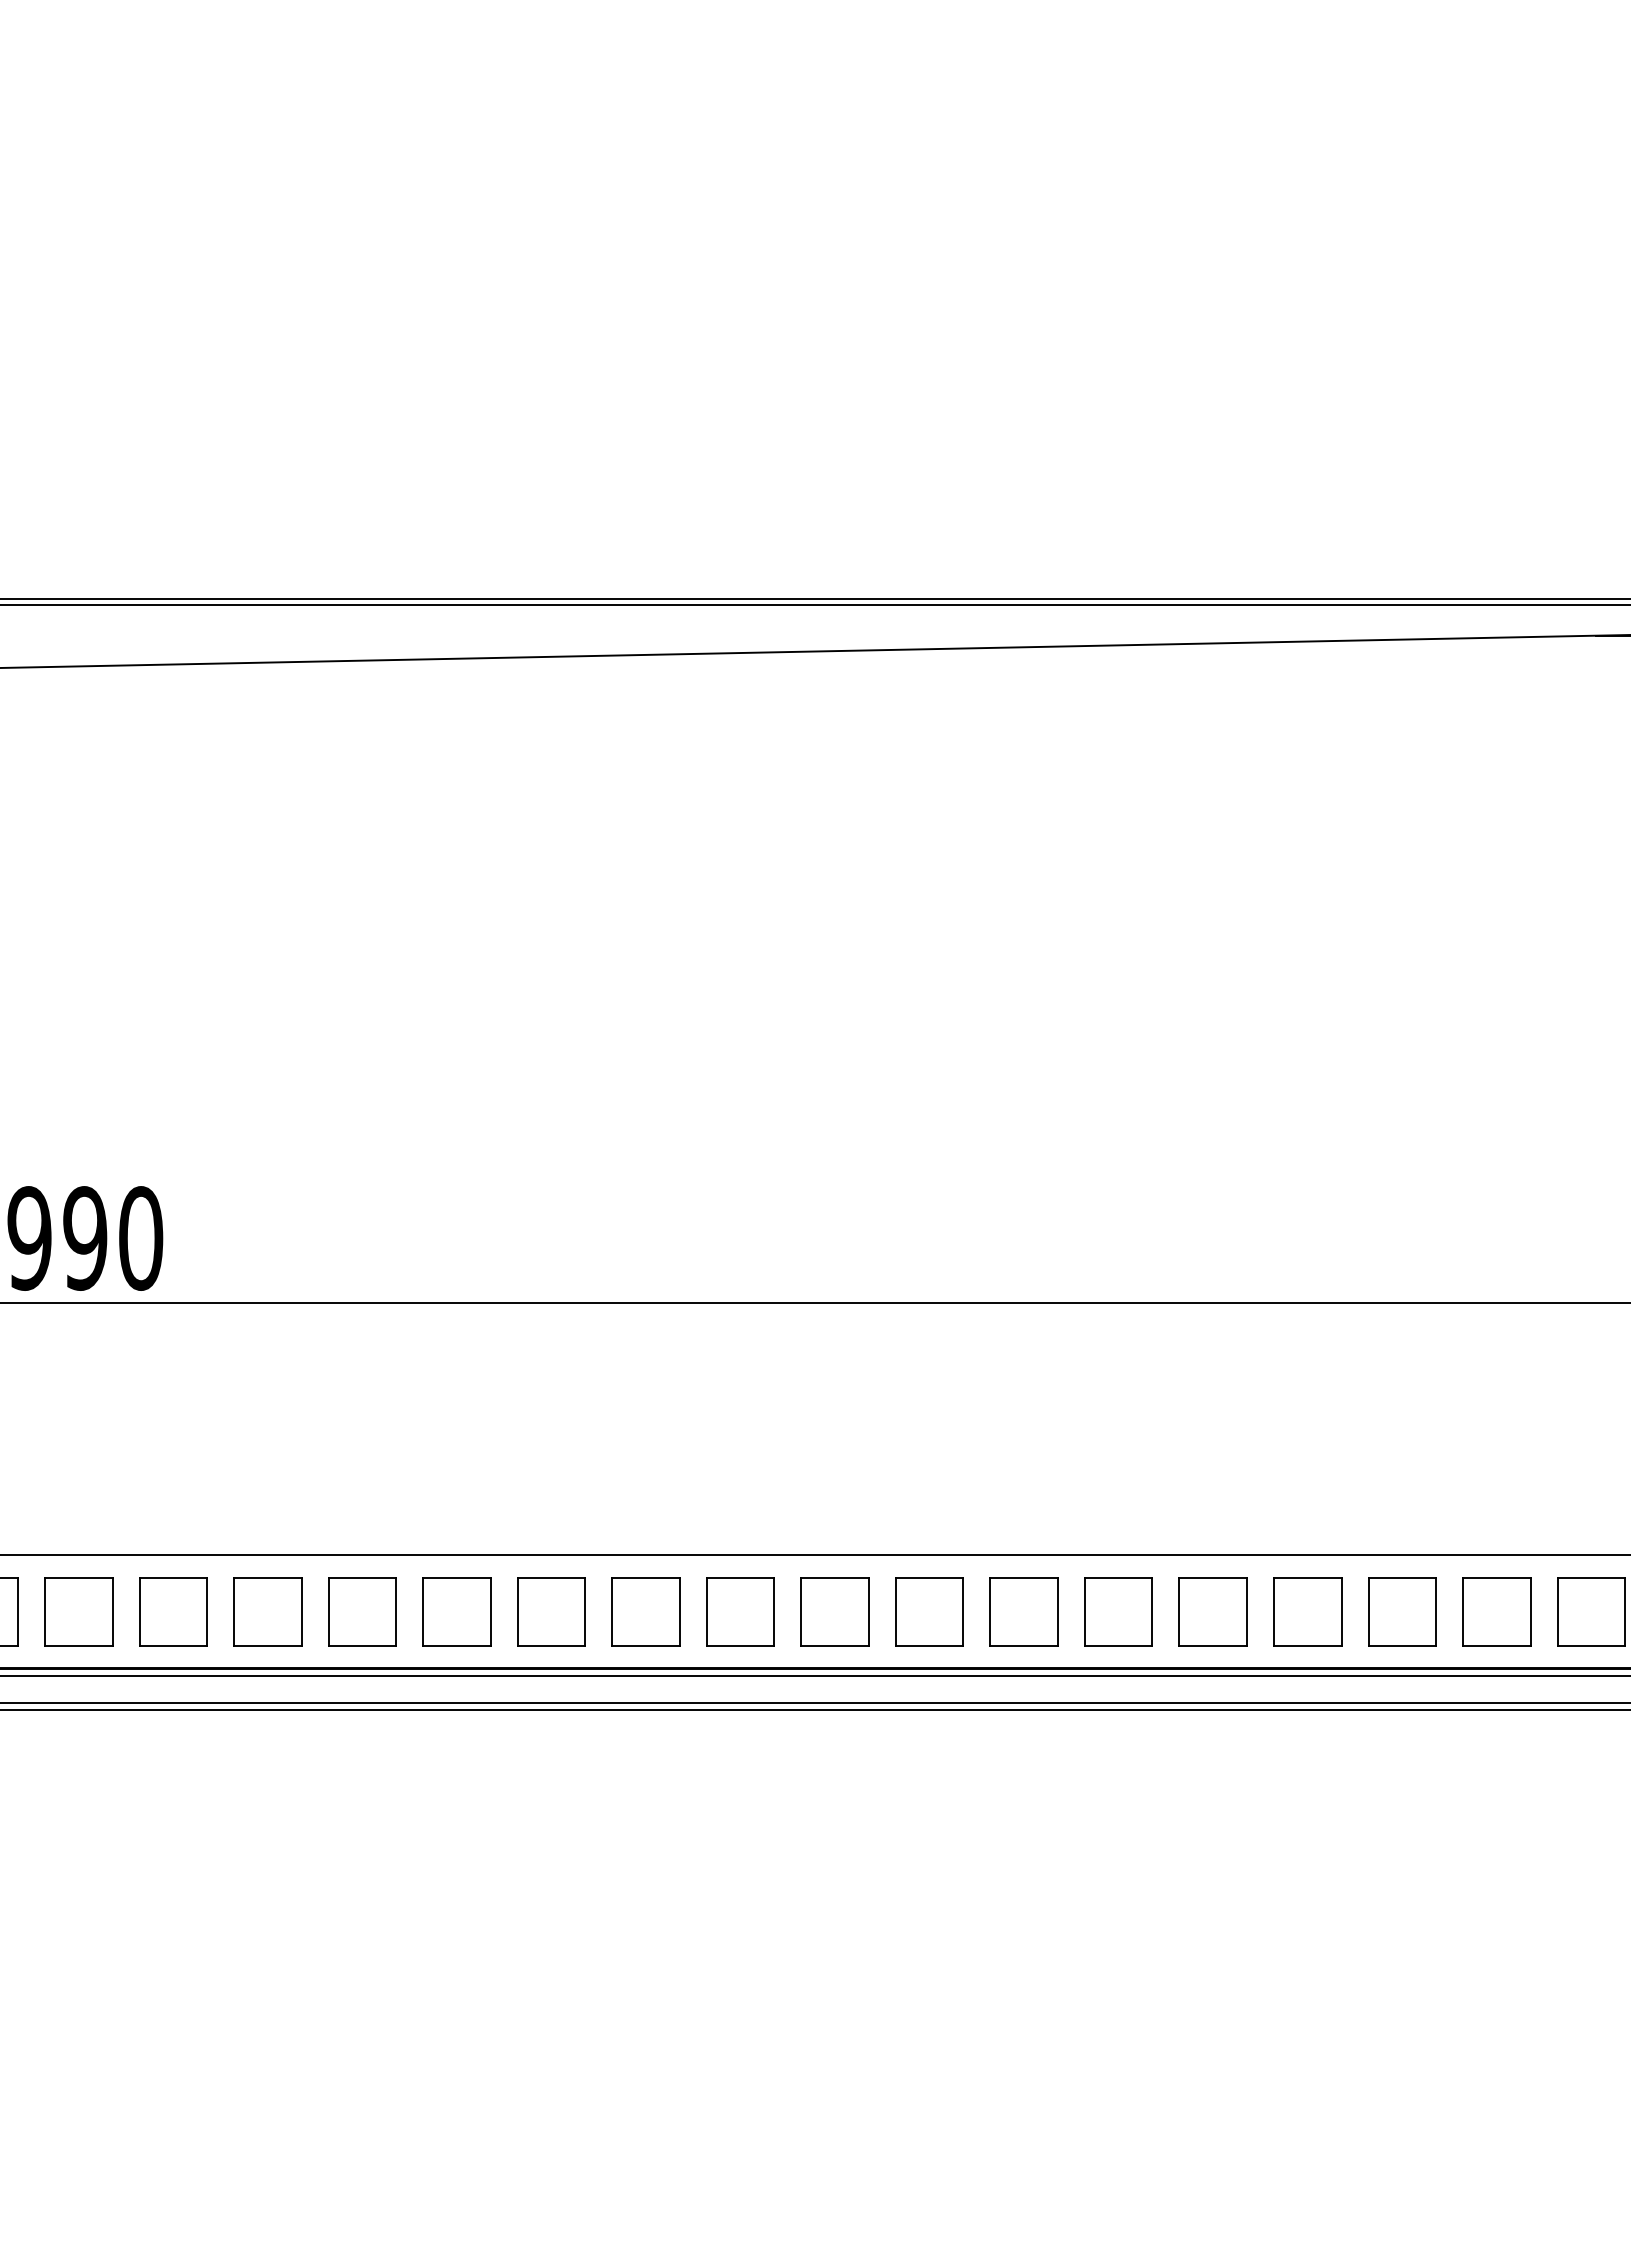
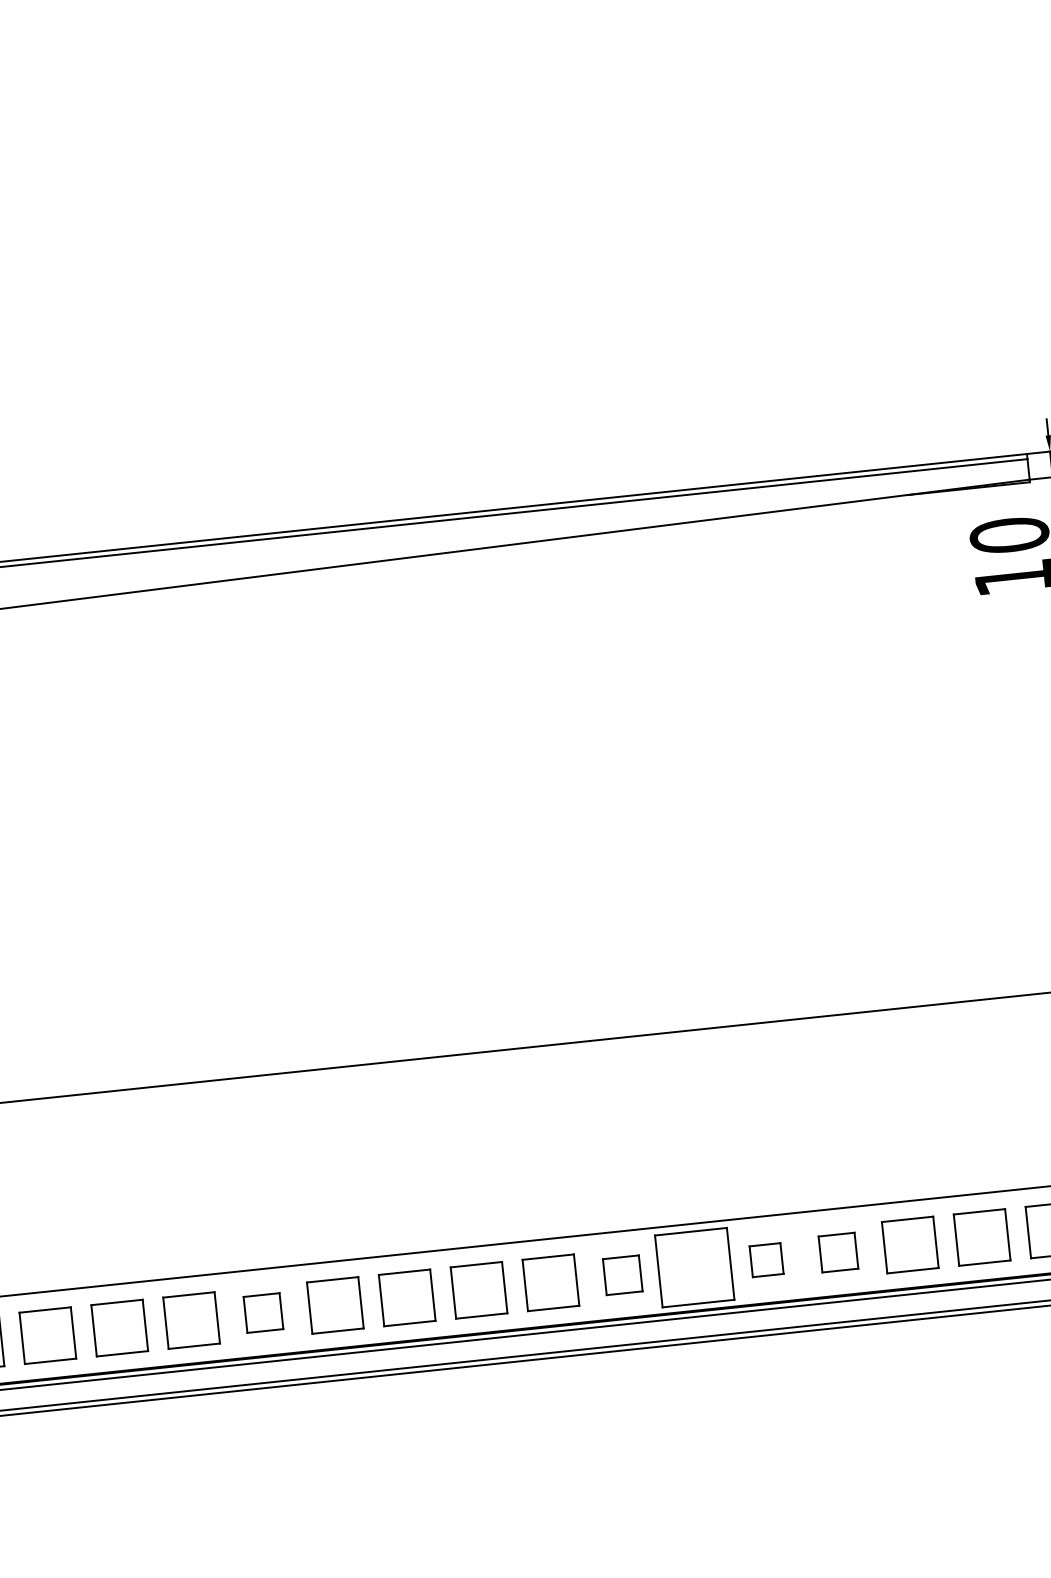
part: (645, 1611) -> (263, 1312), size x0.7
part: (1118, 1611) -> (622, 1274), size x0.7
part: (1212, 1611) -> (694, 1267), size x1.4
part: (1307, 1611) -> (766, 1259), size x0.6
part: (1402, 1611) -> (838, 1252), size x0.7

